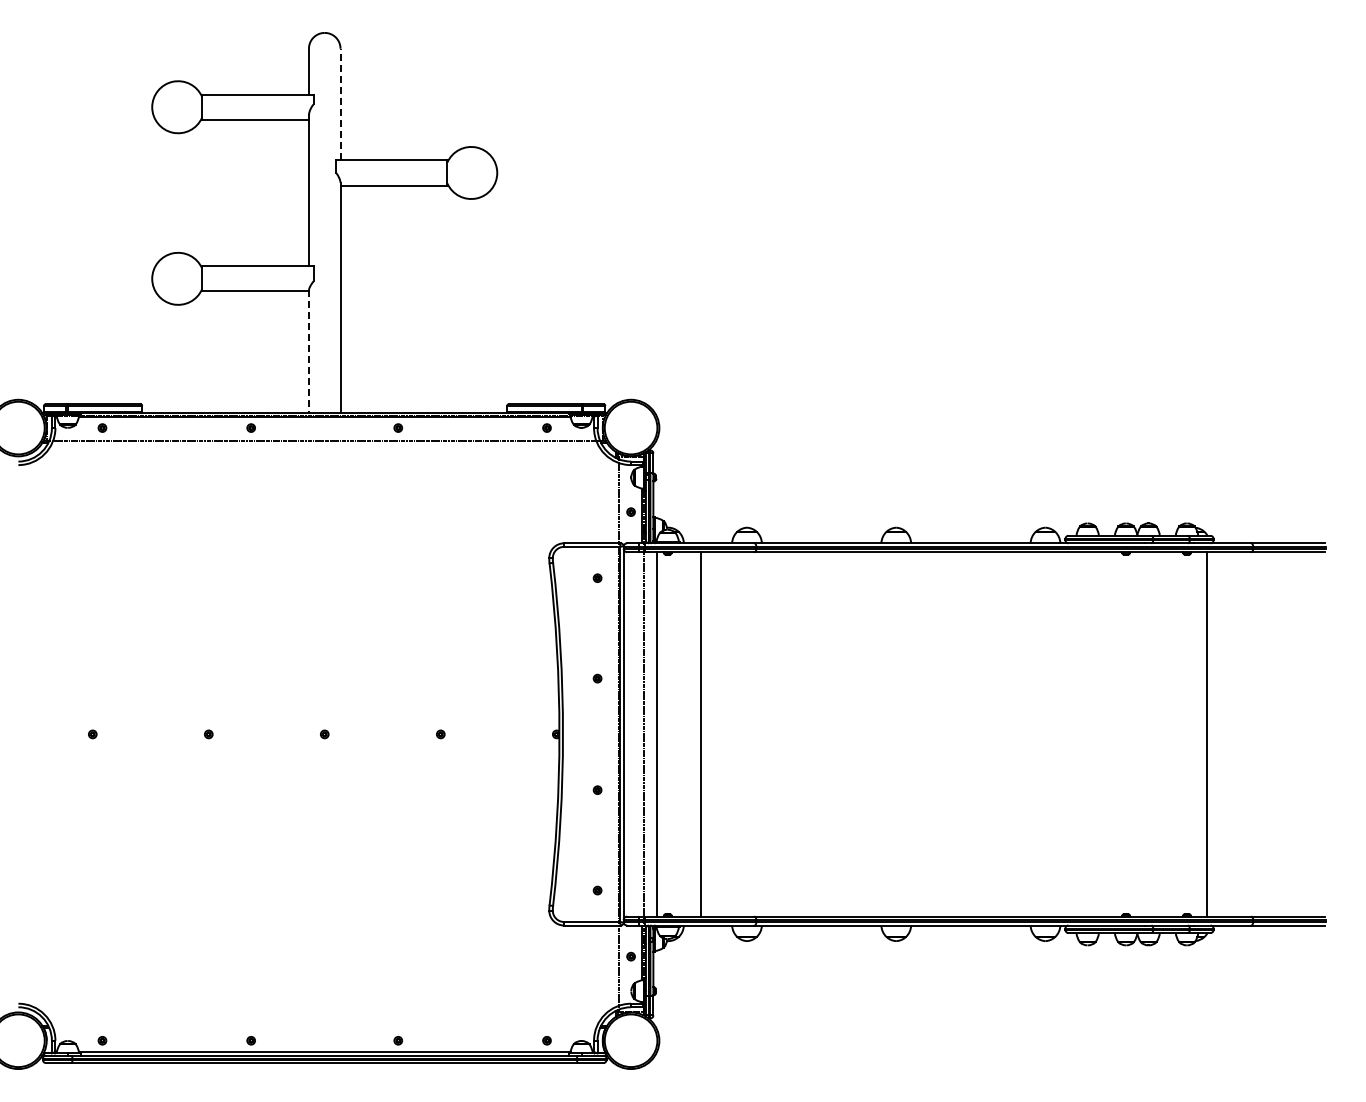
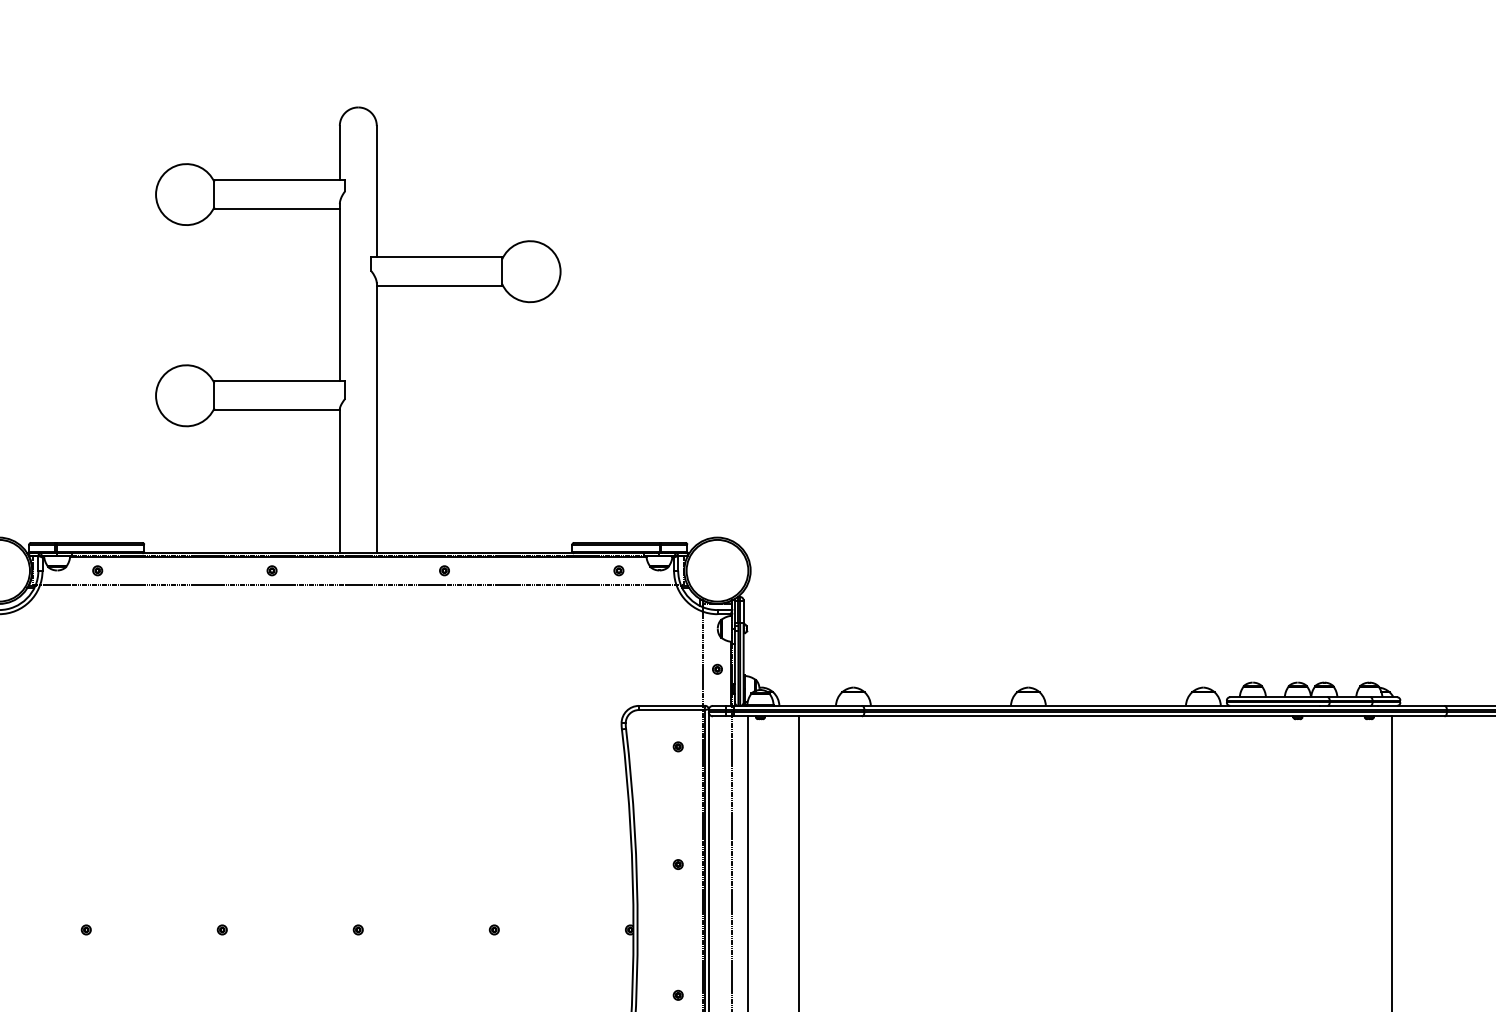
line: (340, 104) -> (376, 191), dashed -> solid
line: (308, 352) -> (339, 482), dashed -> solid

